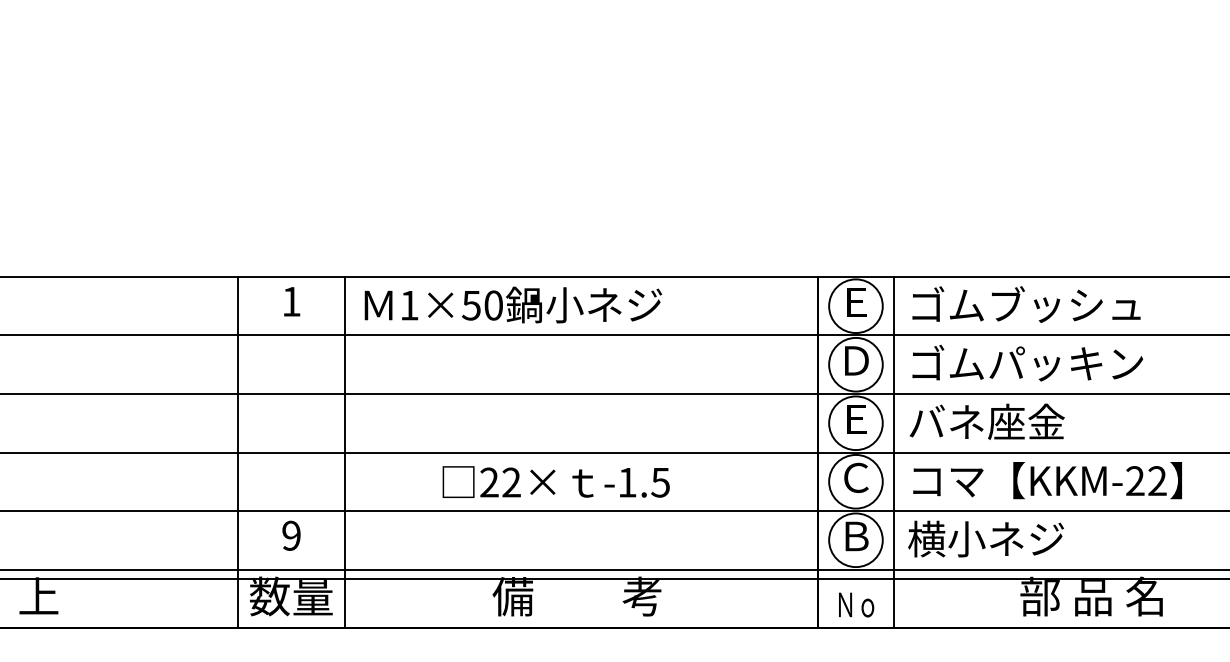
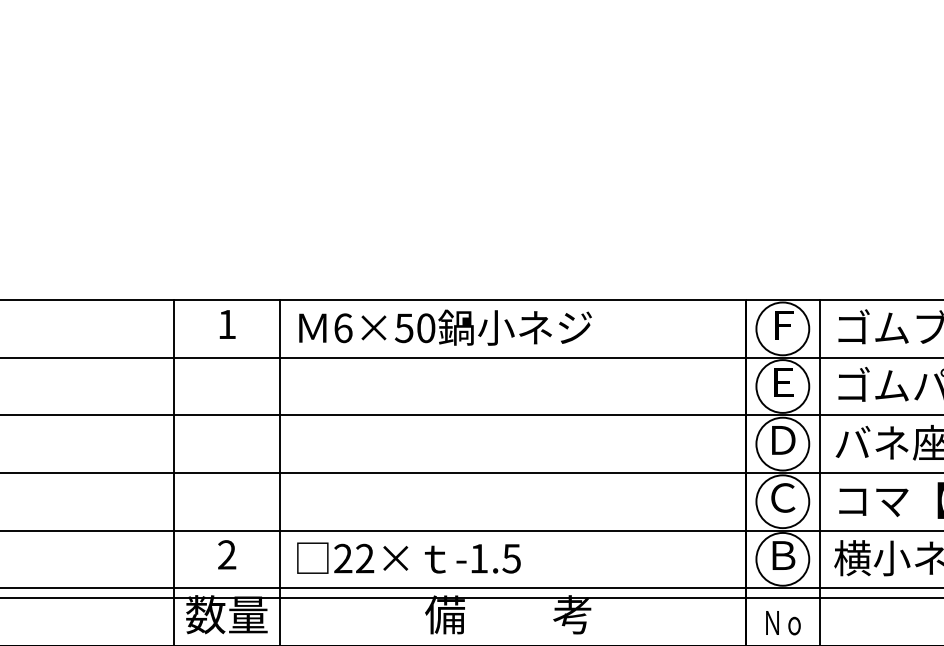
text: (856, 302) -> (783, 325), Ｅ -> Ｆ
text: (409, 305) -> (343, 328), 1×50 -> 6×50
text: (856, 360) -> (783, 382), Ｄ -> Ｅ
text: (856, 419) -> (783, 440), Ｅ -> Ｄ
text: (555, 481) -> (408, 557), moved
text: (291, 535) -> (227, 554), 9 -> 2

